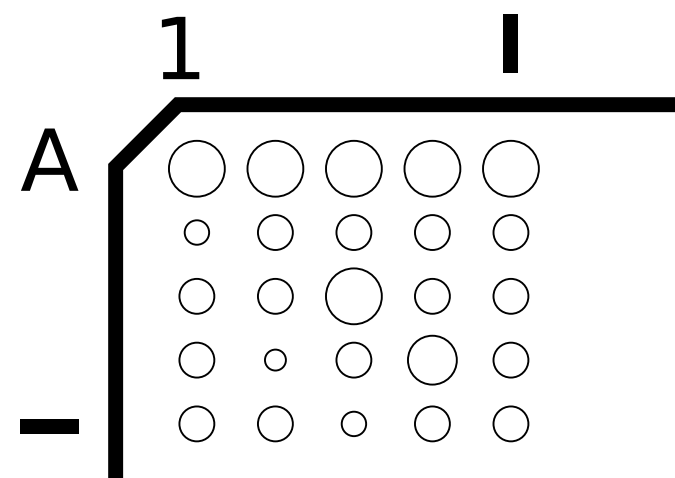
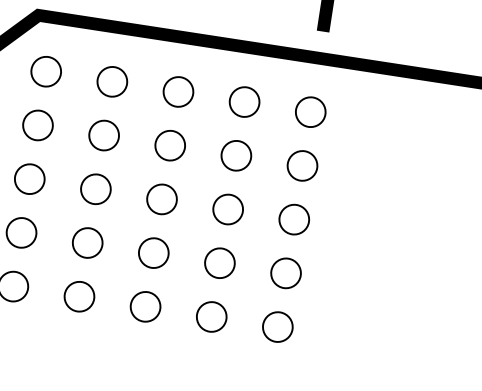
circle: (196, 168) -> (45, 71), size x0.62
circle: (274, 168) -> (111, 81), size x0.62
circle: (353, 168) -> (178, 91), size x0.62
circle: (431, 168) -> (243, 101), size x0.62
circle: (510, 168) -> (310, 111), size x0.62
circle: (196, 232) -> (37, 125), size x1.43
circle: (353, 295) -> (161, 198), size x0.62
circle: (275, 359) -> (87, 242), size x1.67
circle: (432, 359) -> (220, 262), size x0.71
circle: (353, 423) -> (145, 306), size x1.43

